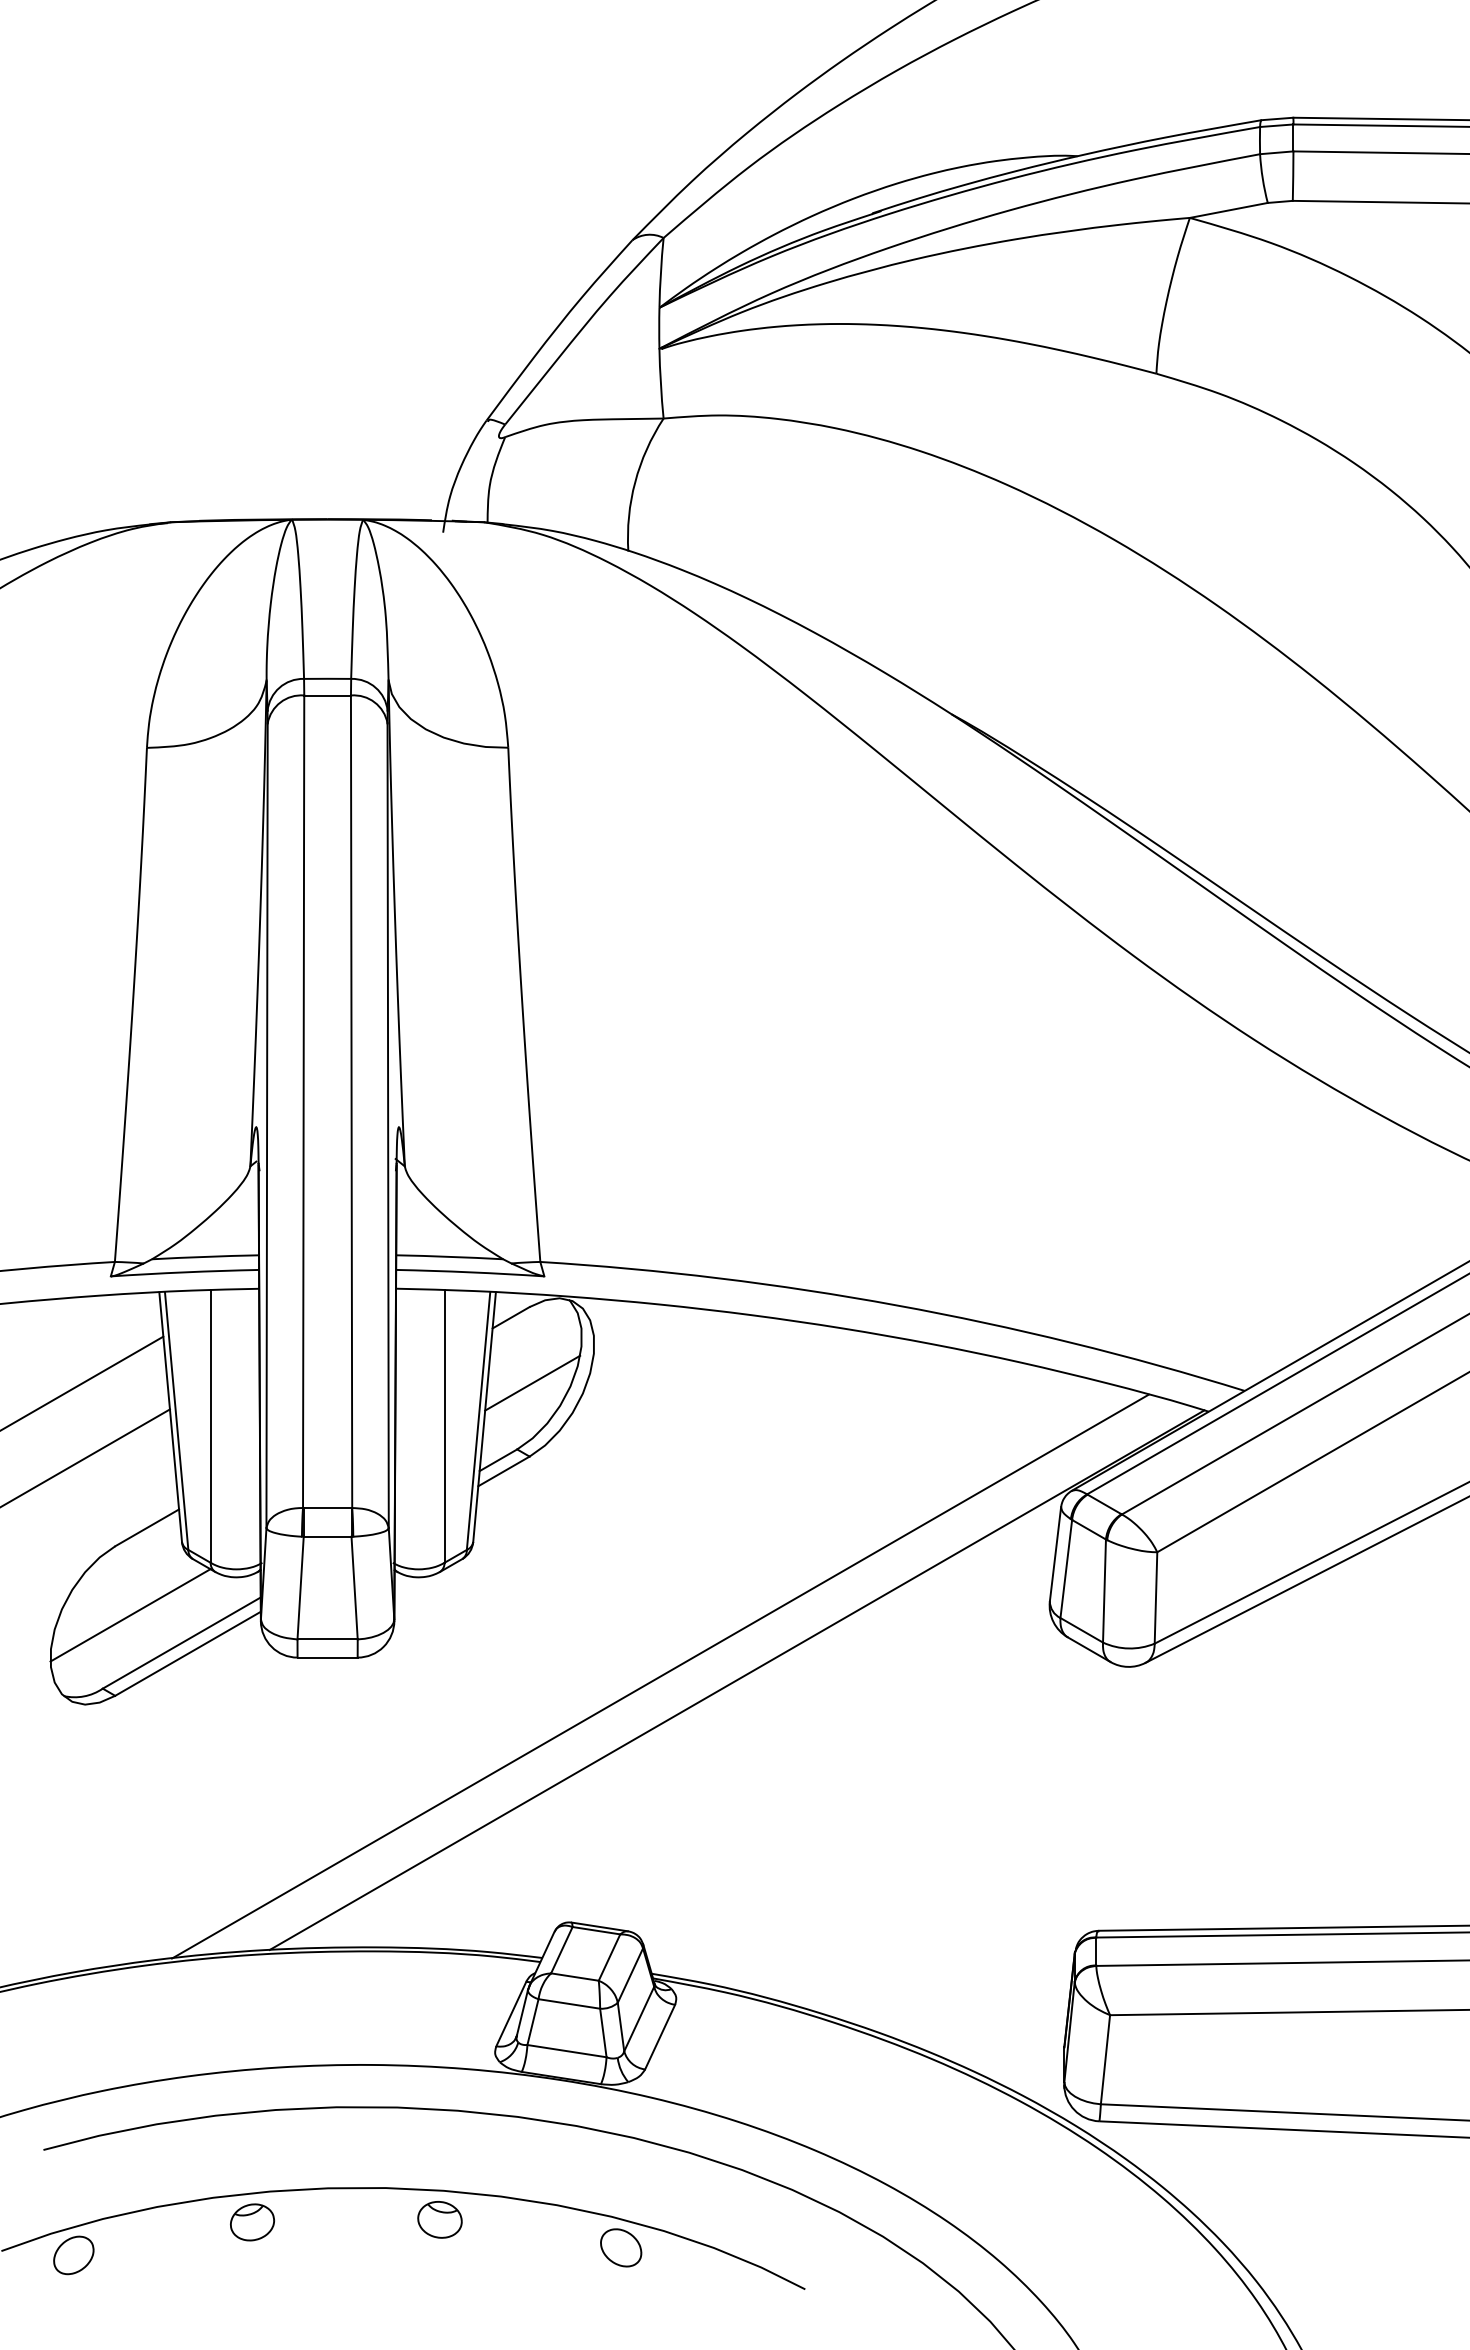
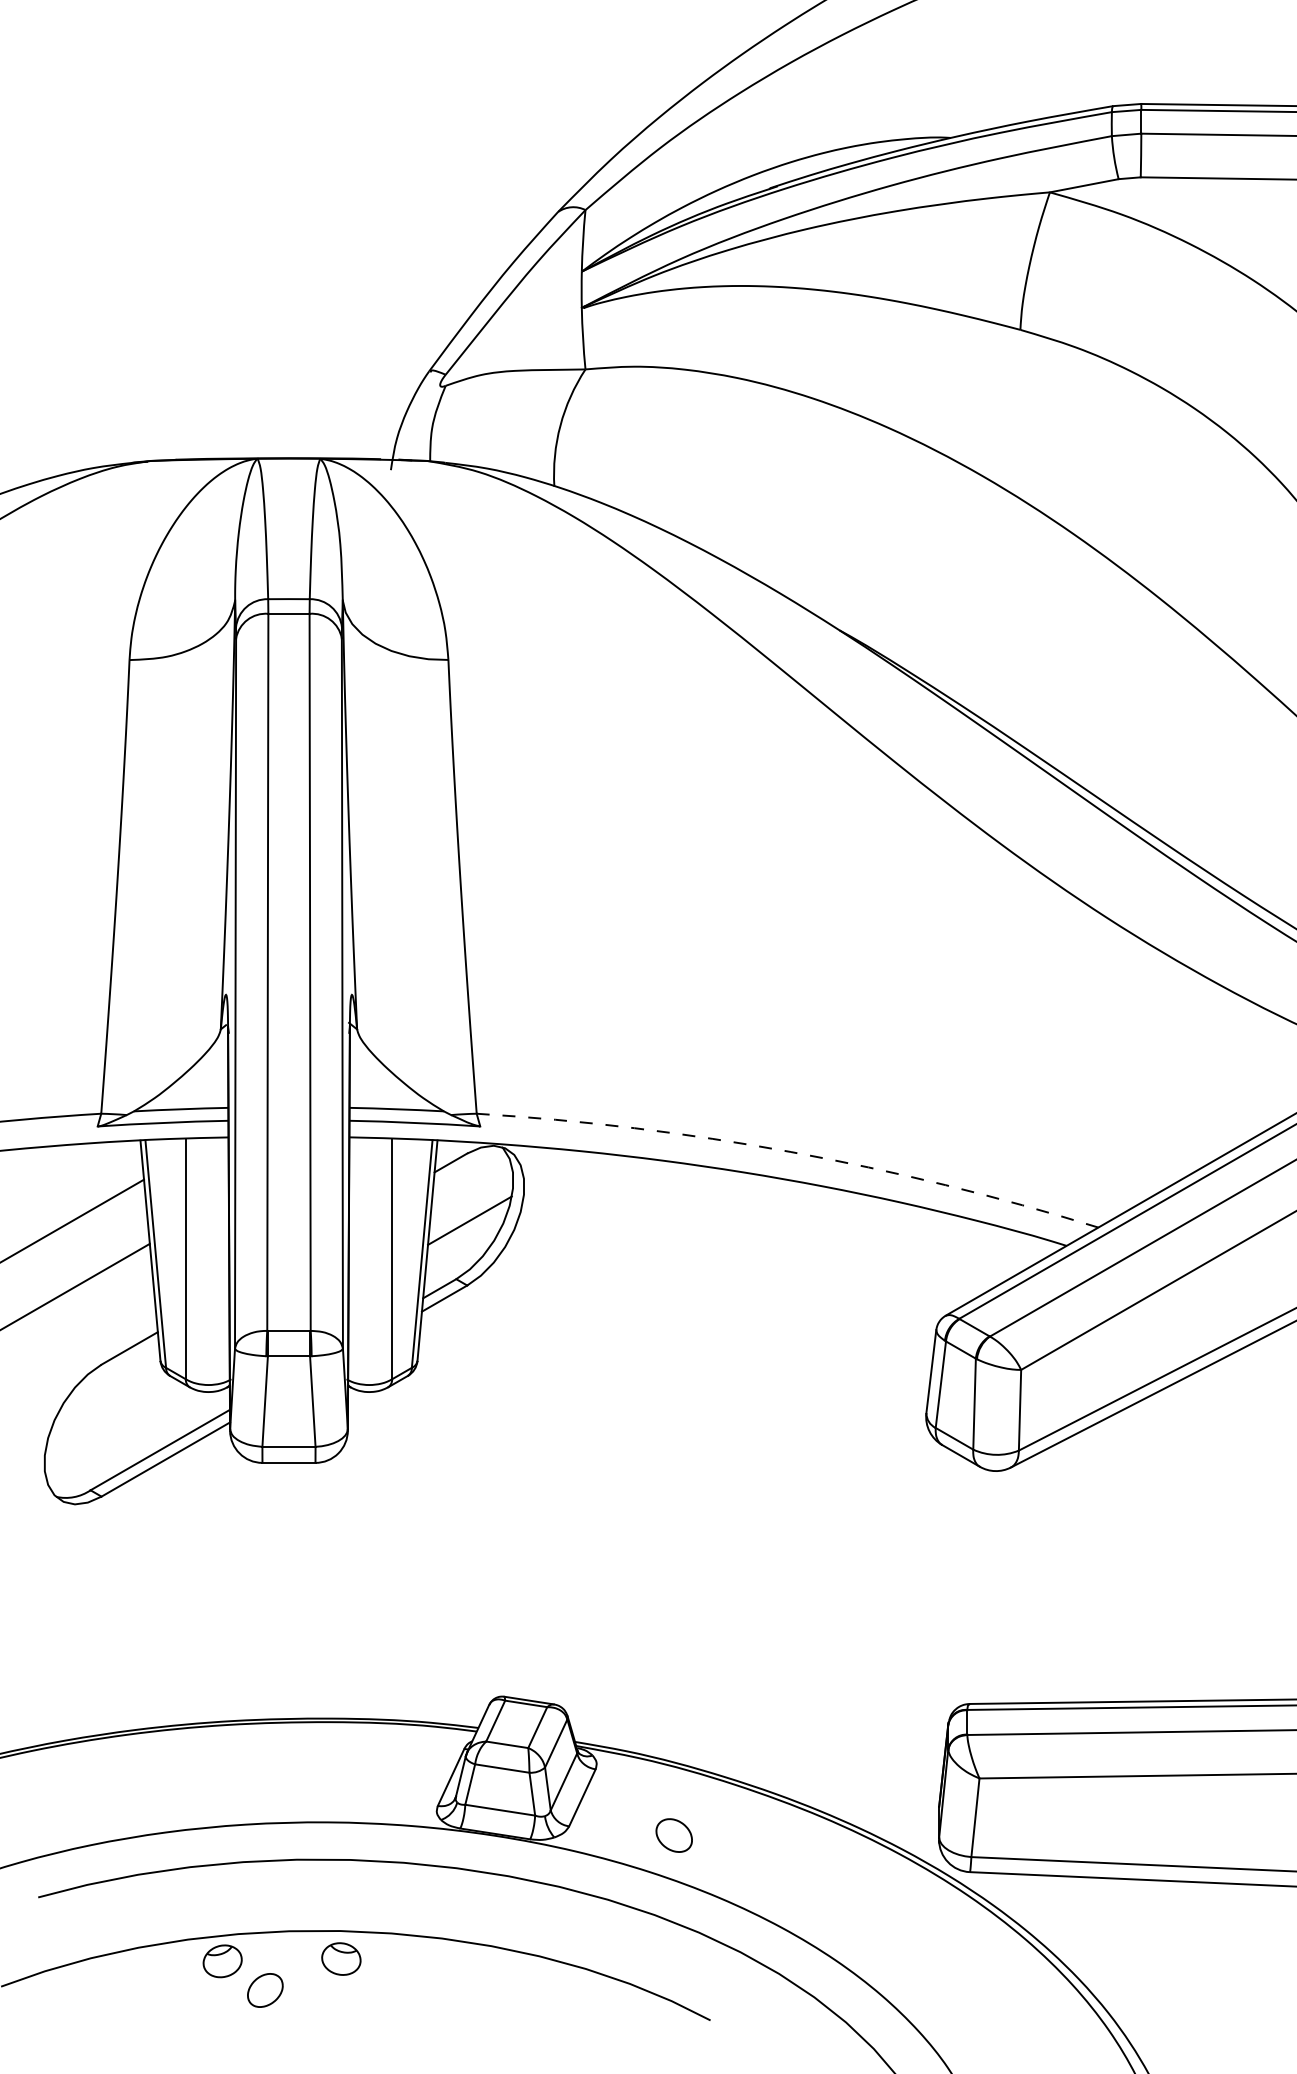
arc: (896, 1305) -> (791, 1152), solid -> dashed
line: (130, 1615) -> (115, 1425), removed
line: (660, 1676) -> (582, 1479), removed
line: (736, 1679) -> (649, 1482), removed
part: (439, 2219) -> (340, 1958), moved
part: (621, 2247) -> (674, 1835), moved
part: (73, 2255) -> (265, 1990), moved

